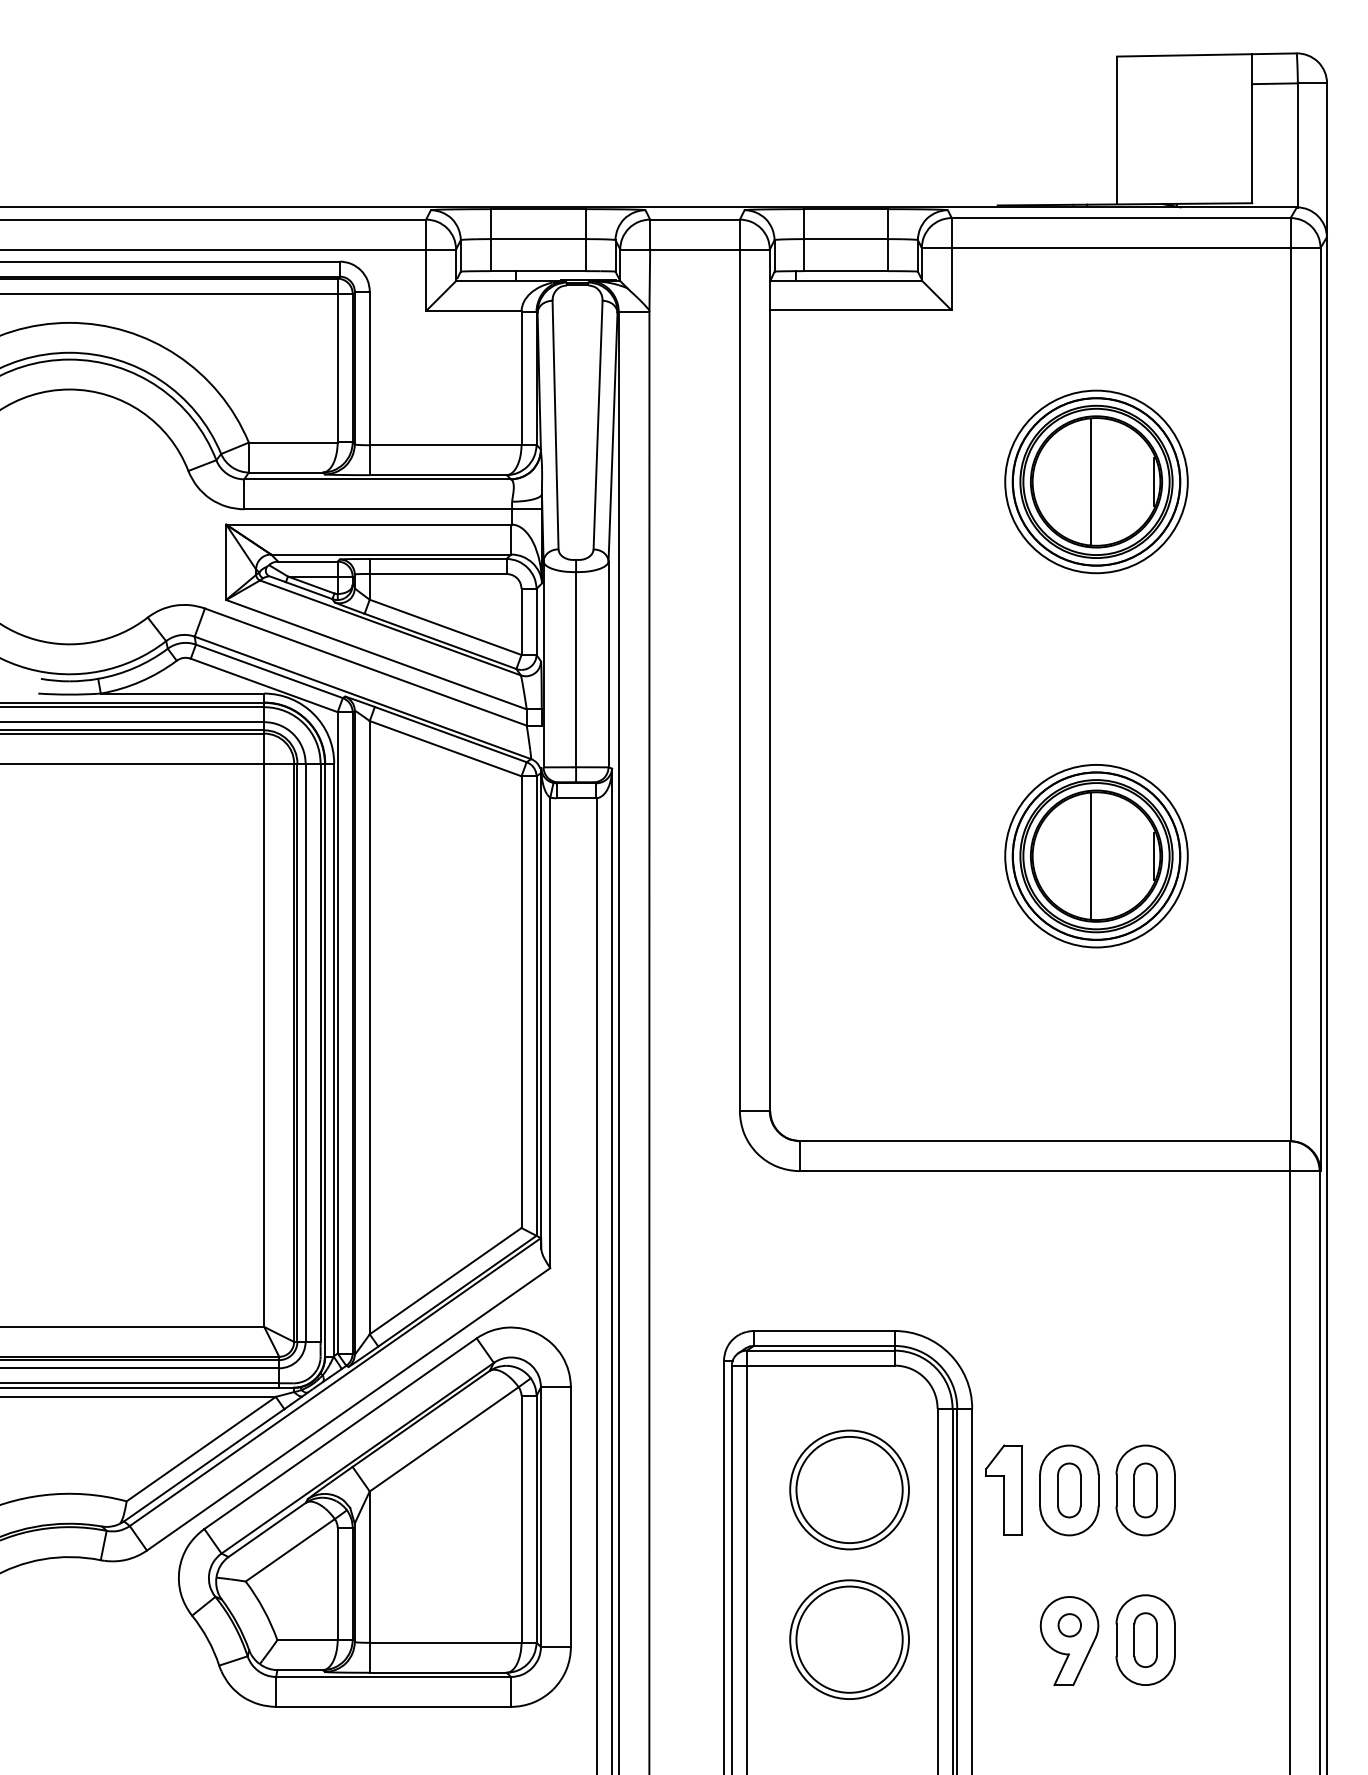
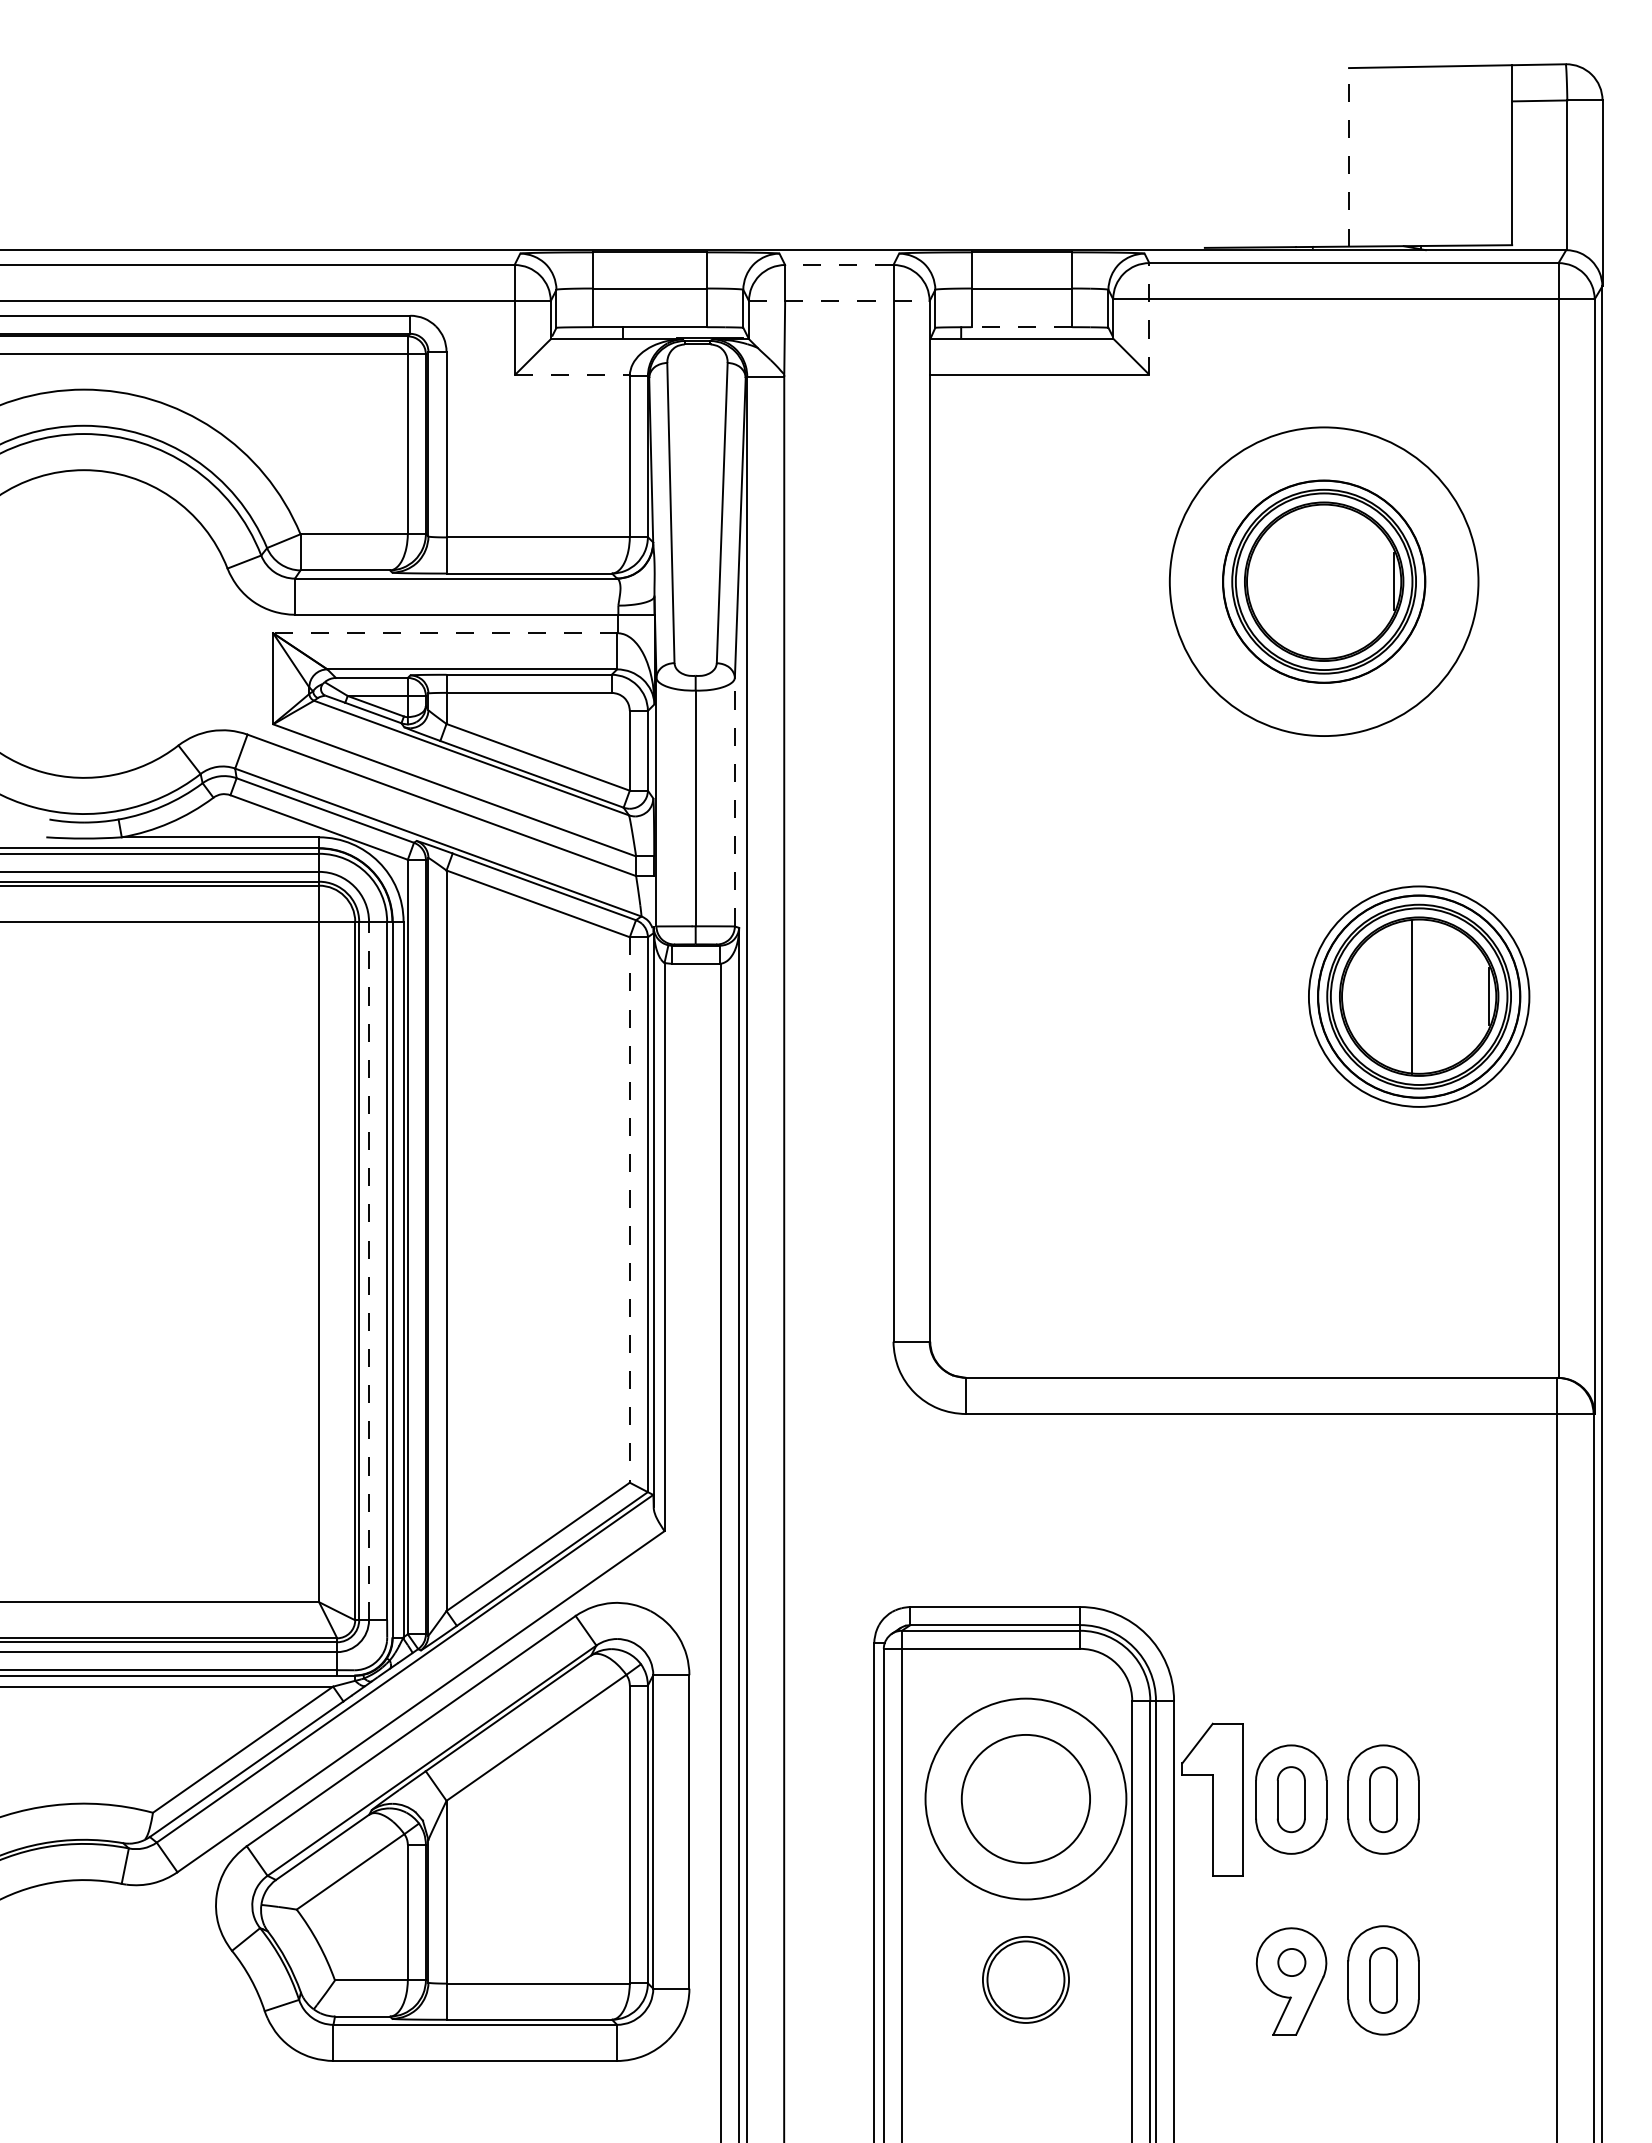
line: (1117, 129) -> (1349, 156), solid -> dashed
line: (694, 220) -> (838, 265), solid -> dashed
line: (695, 249) -> (839, 301), solid -> dashed
line: (951, 263) -> (1149, 318), solid -> dashed
line: (845, 271) -> (1021, 327), solid -> dashed
line: (474, 311) -> (572, 375), solid -> dashed
circle: (1095, 481) -> (1323, 581), size x1.4
line: (1091, 482) -> (1317, 582), removed
line: (368, 524) -> (445, 633), solid -> dashed
line: (608, 663) -> (734, 801), solid -> dashed
part: (1096, 856) -> (1419, 996), moved
line: (521, 1001) -> (629, 1209), solid -> dashed
line: (305, 1052) -> (369, 1270), solid -> dashed
circle: (849, 1489) -> (1025, 1798), size x1.4
part: (1004, 1490) -> (1212, 1799), size x1.4
part: (849, 1639) -> (1025, 1979), size x0.6

